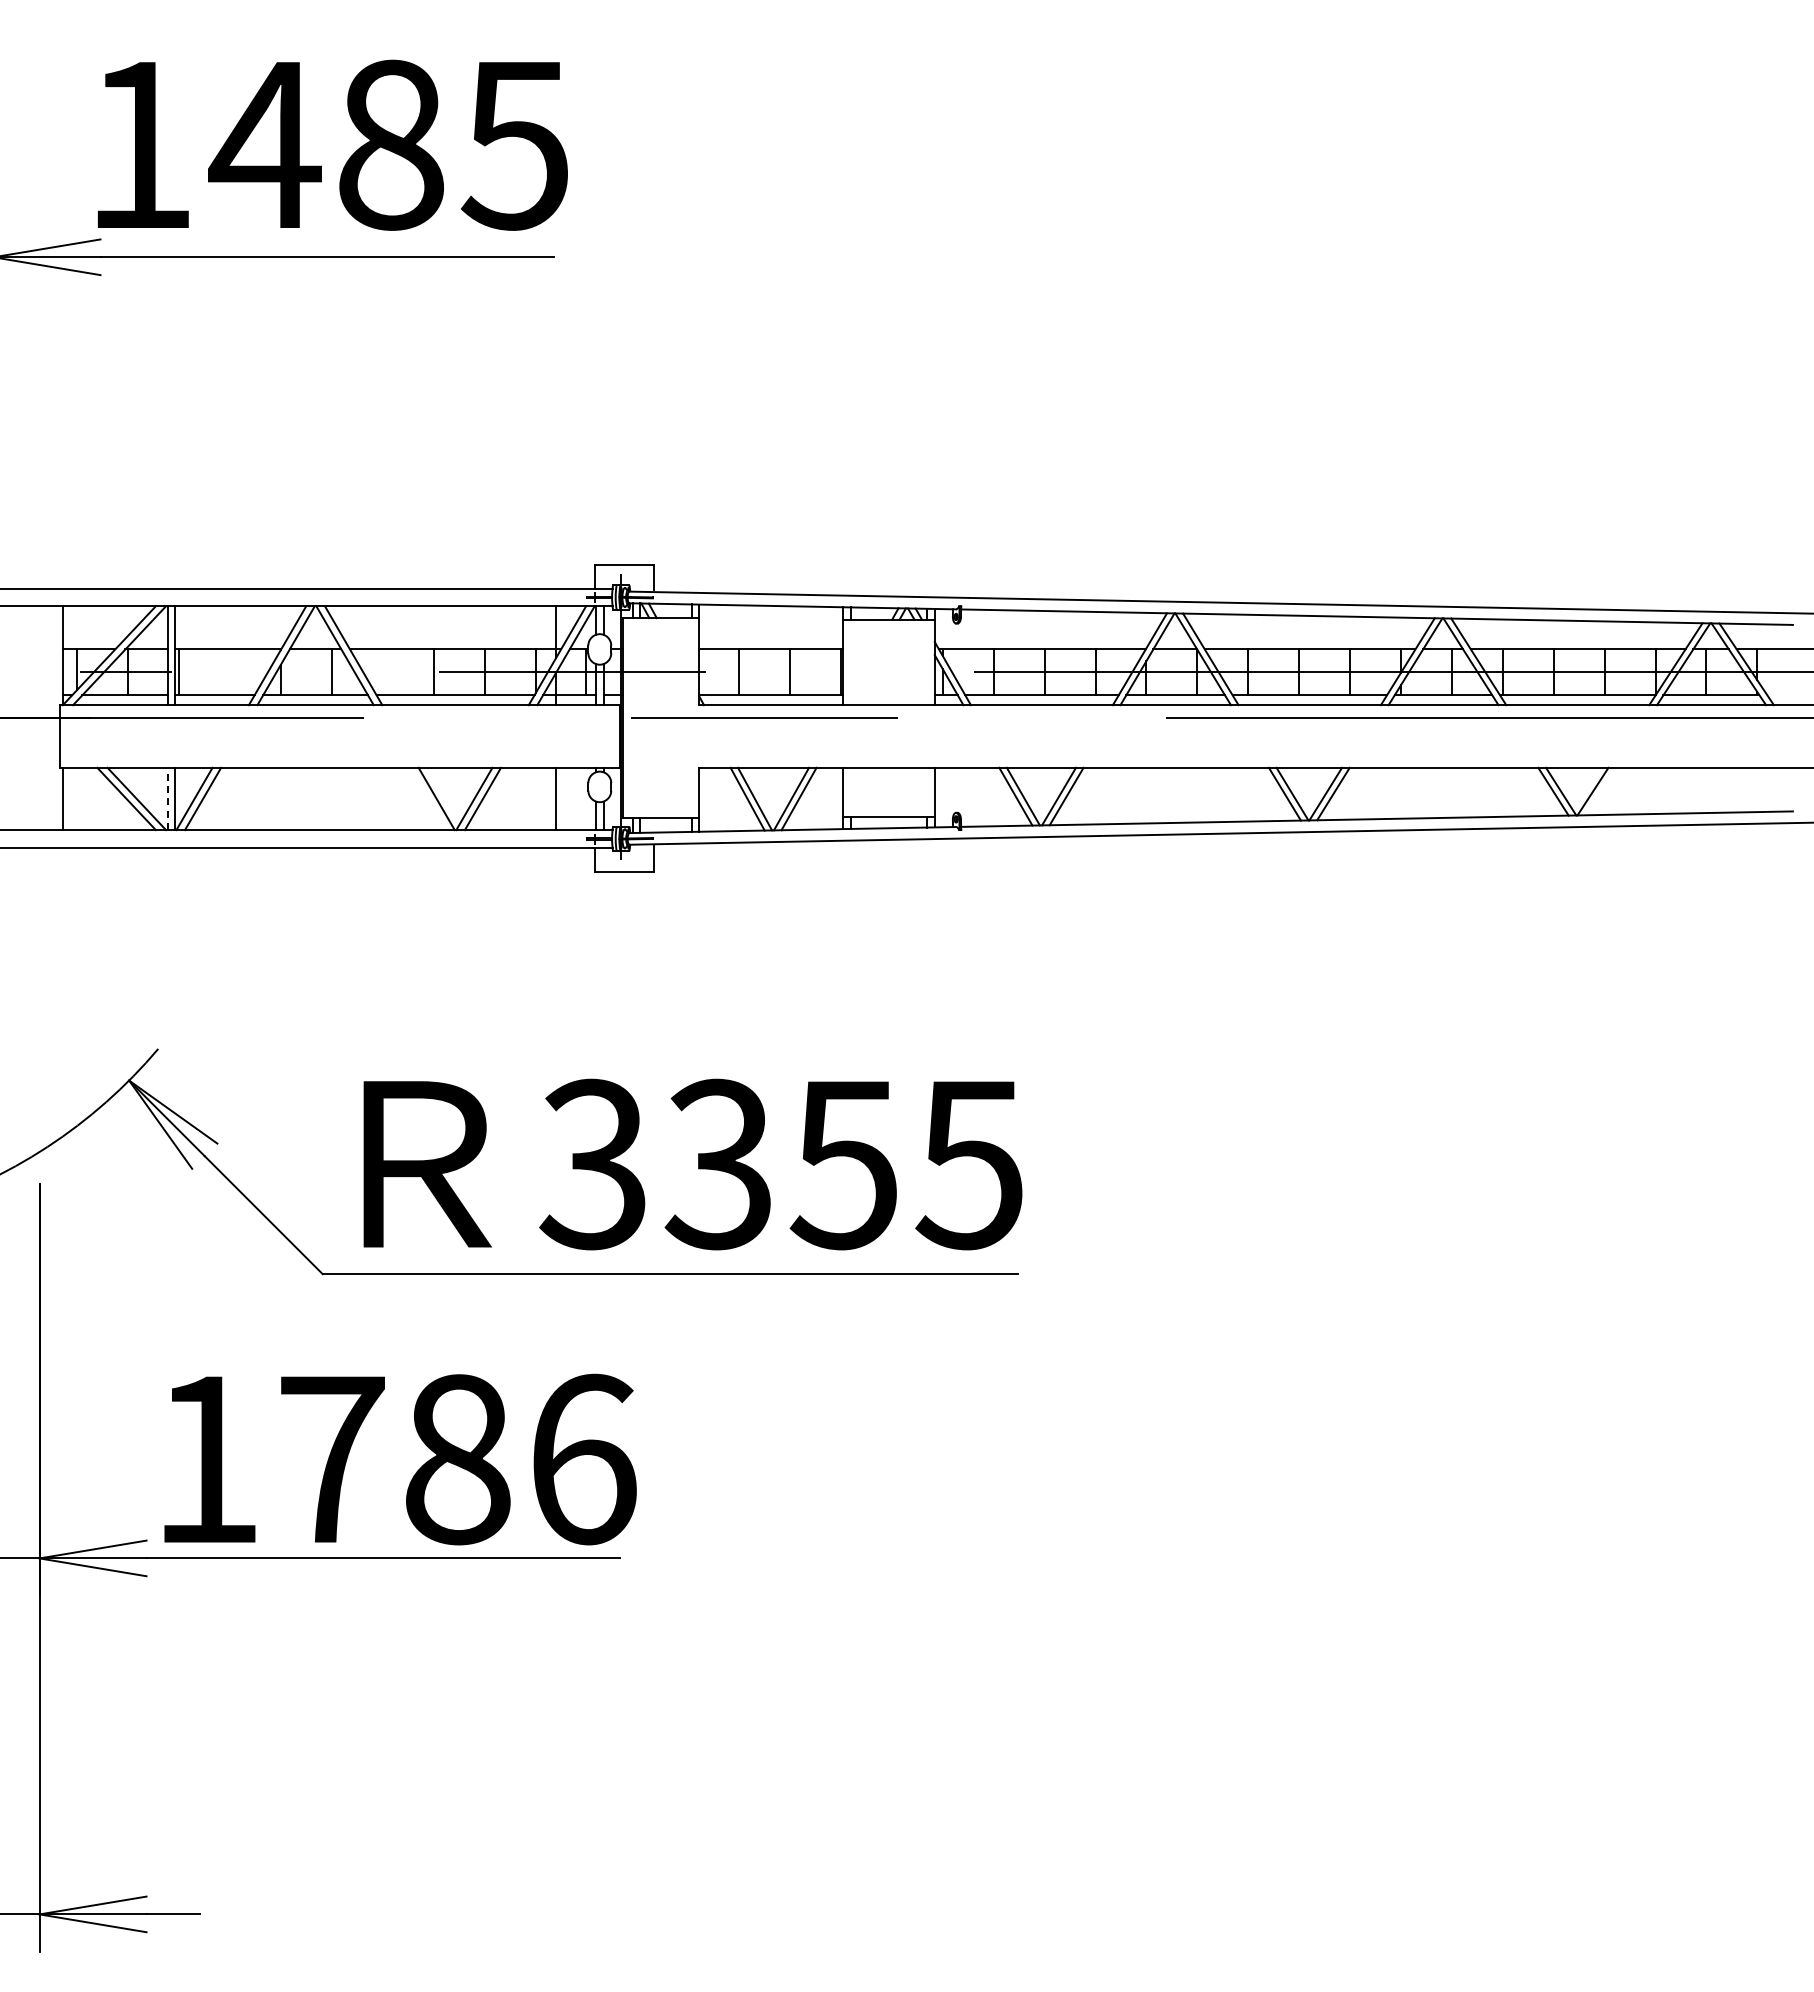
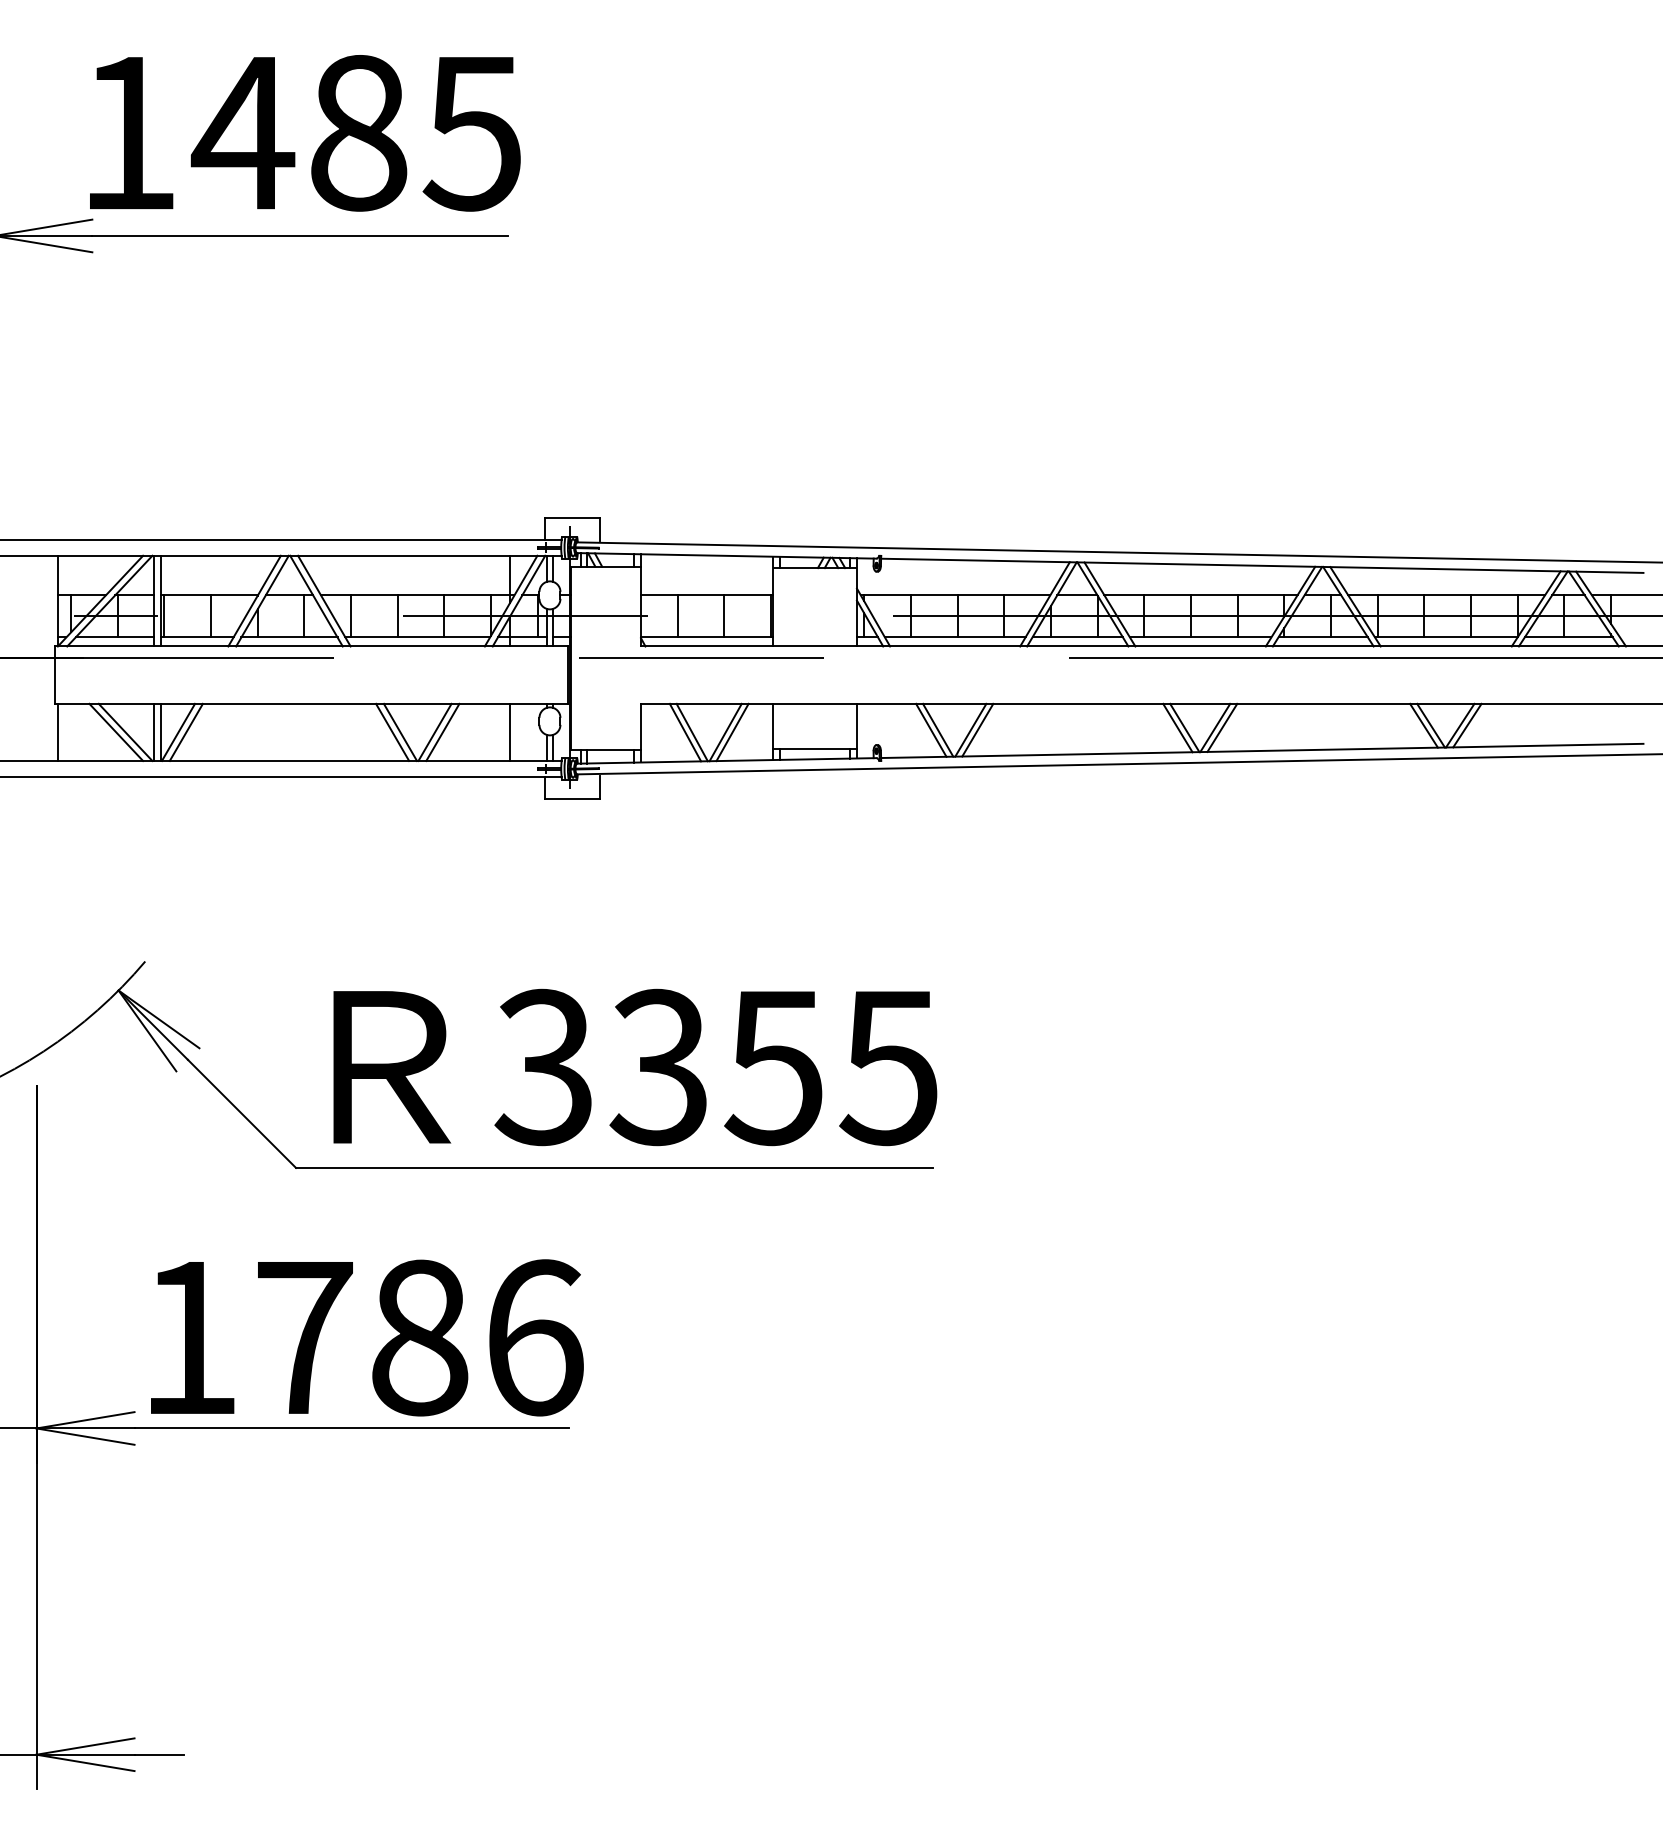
line: (230, 672) -> (211, 616), added
line: (382, 672) -> (350, 616), added
line: (1600, 791) -> (1467, 725), added
line: (167, 798) -> (153, 731), dashed -> solid
line: (428, 798) -> (392, 731), added

